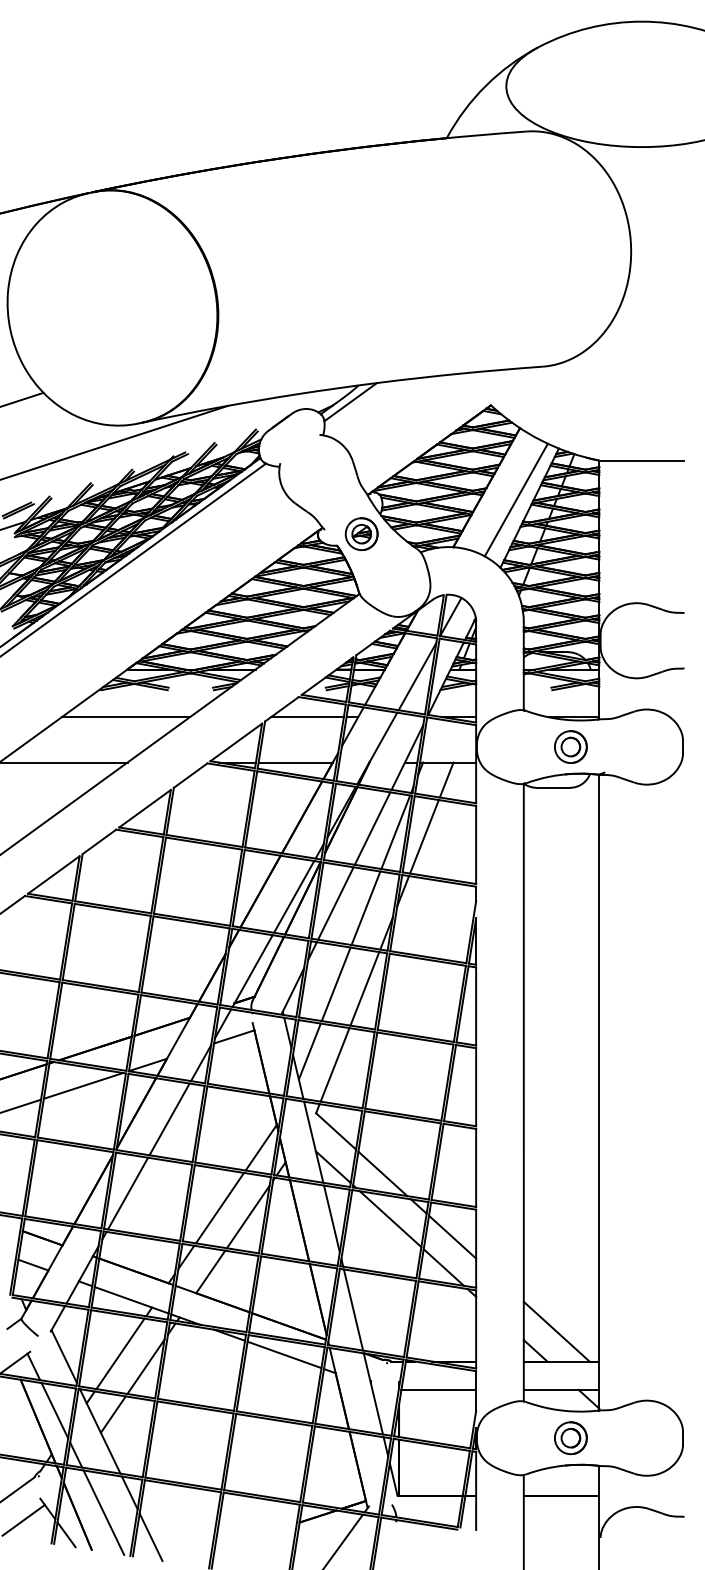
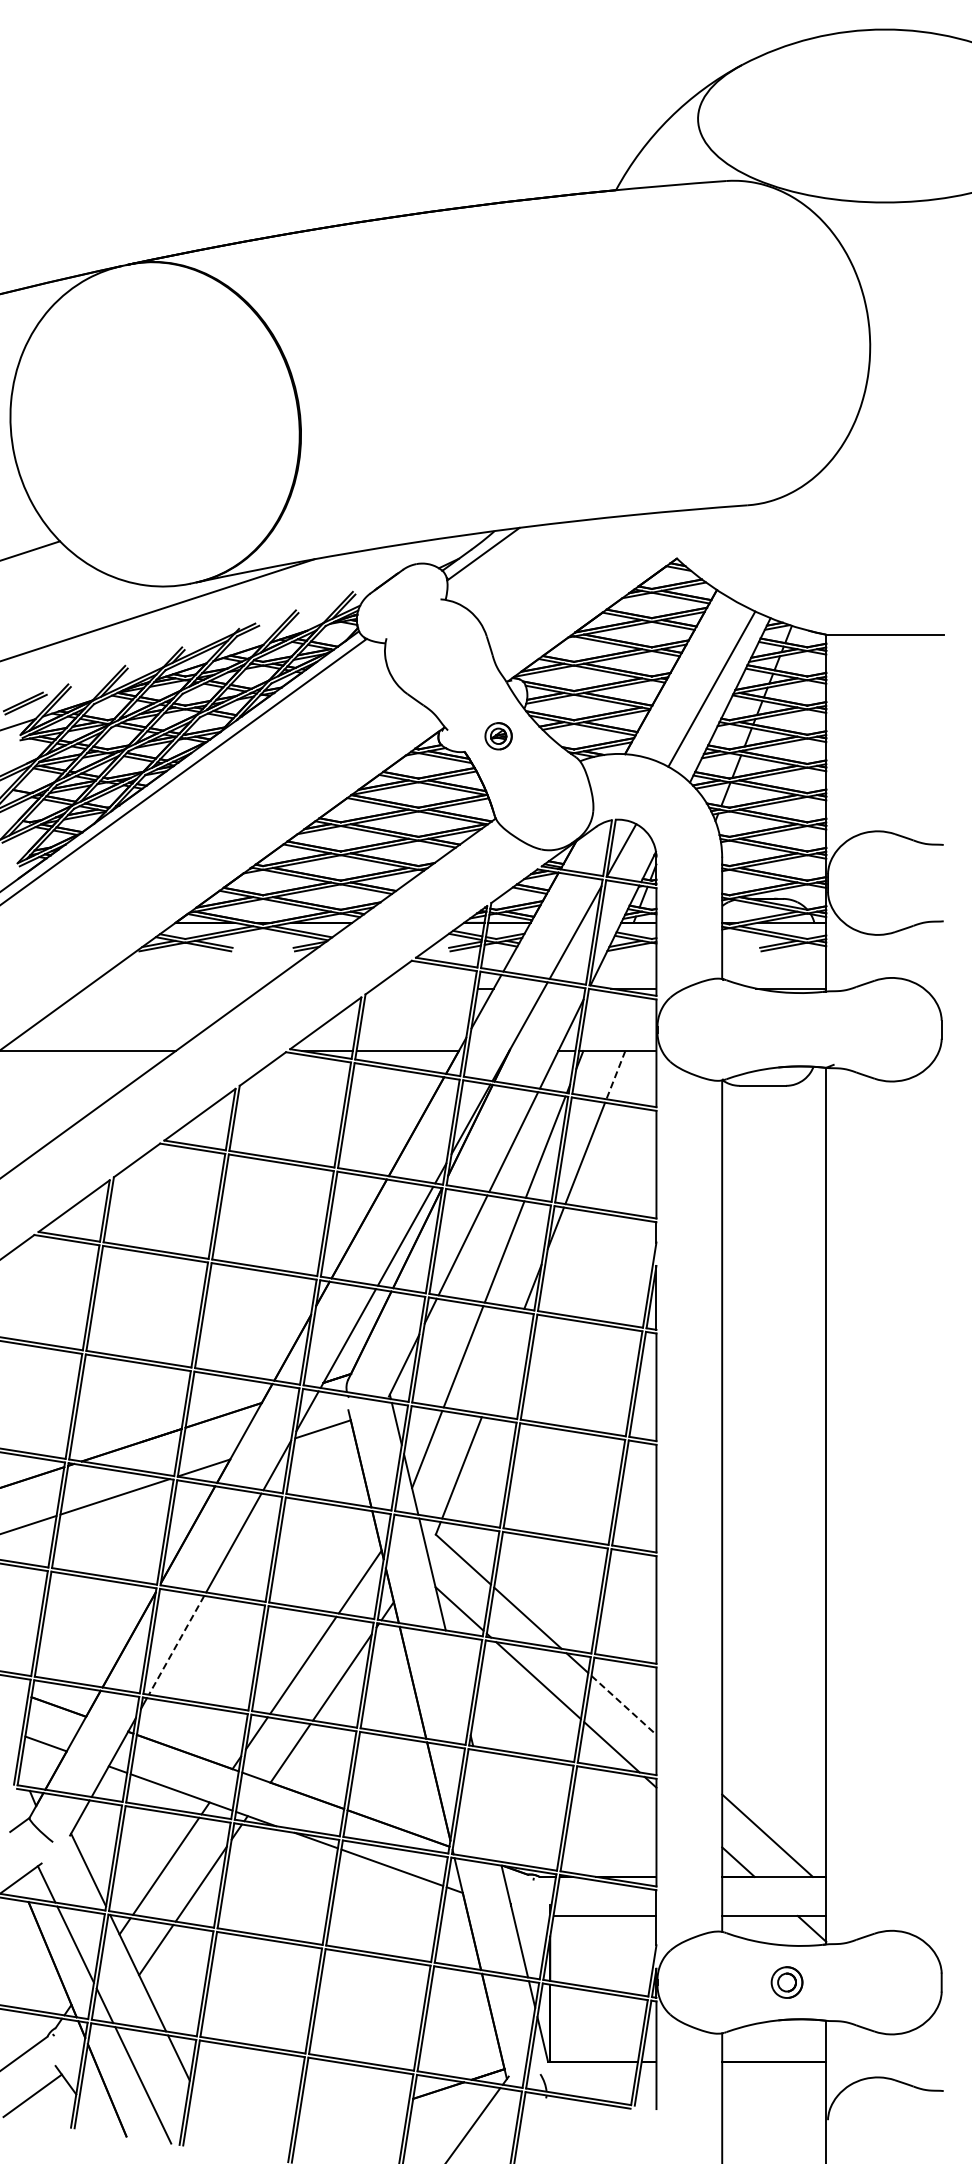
part: (361, 534) -> (498, 736), size x0.6
line: (125, 717) -> (173, 988), removed
line: (307, 717) -> (423, 988), removed
part: (570, 746) -> (786, 1029), removed
line: (446, 780) -> (615, 1075), solid -> dashed
line: (364, 988) -> (502, 1362), removed
line: (128, 1193) -> (176, 1645), solid -> dashed
line: (331, 1219) -> (457, 1680), removed
line: (452, 1237) -> (623, 1705), solid -> dashed
line: (353, 1309) -> (487, 1805), removed
part: (570, 1438) -> (786, 1982), size x0.7
line: (66, 1534) -> (91, 2115), removed
line: (151, 1536) -> (208, 2118), removed

